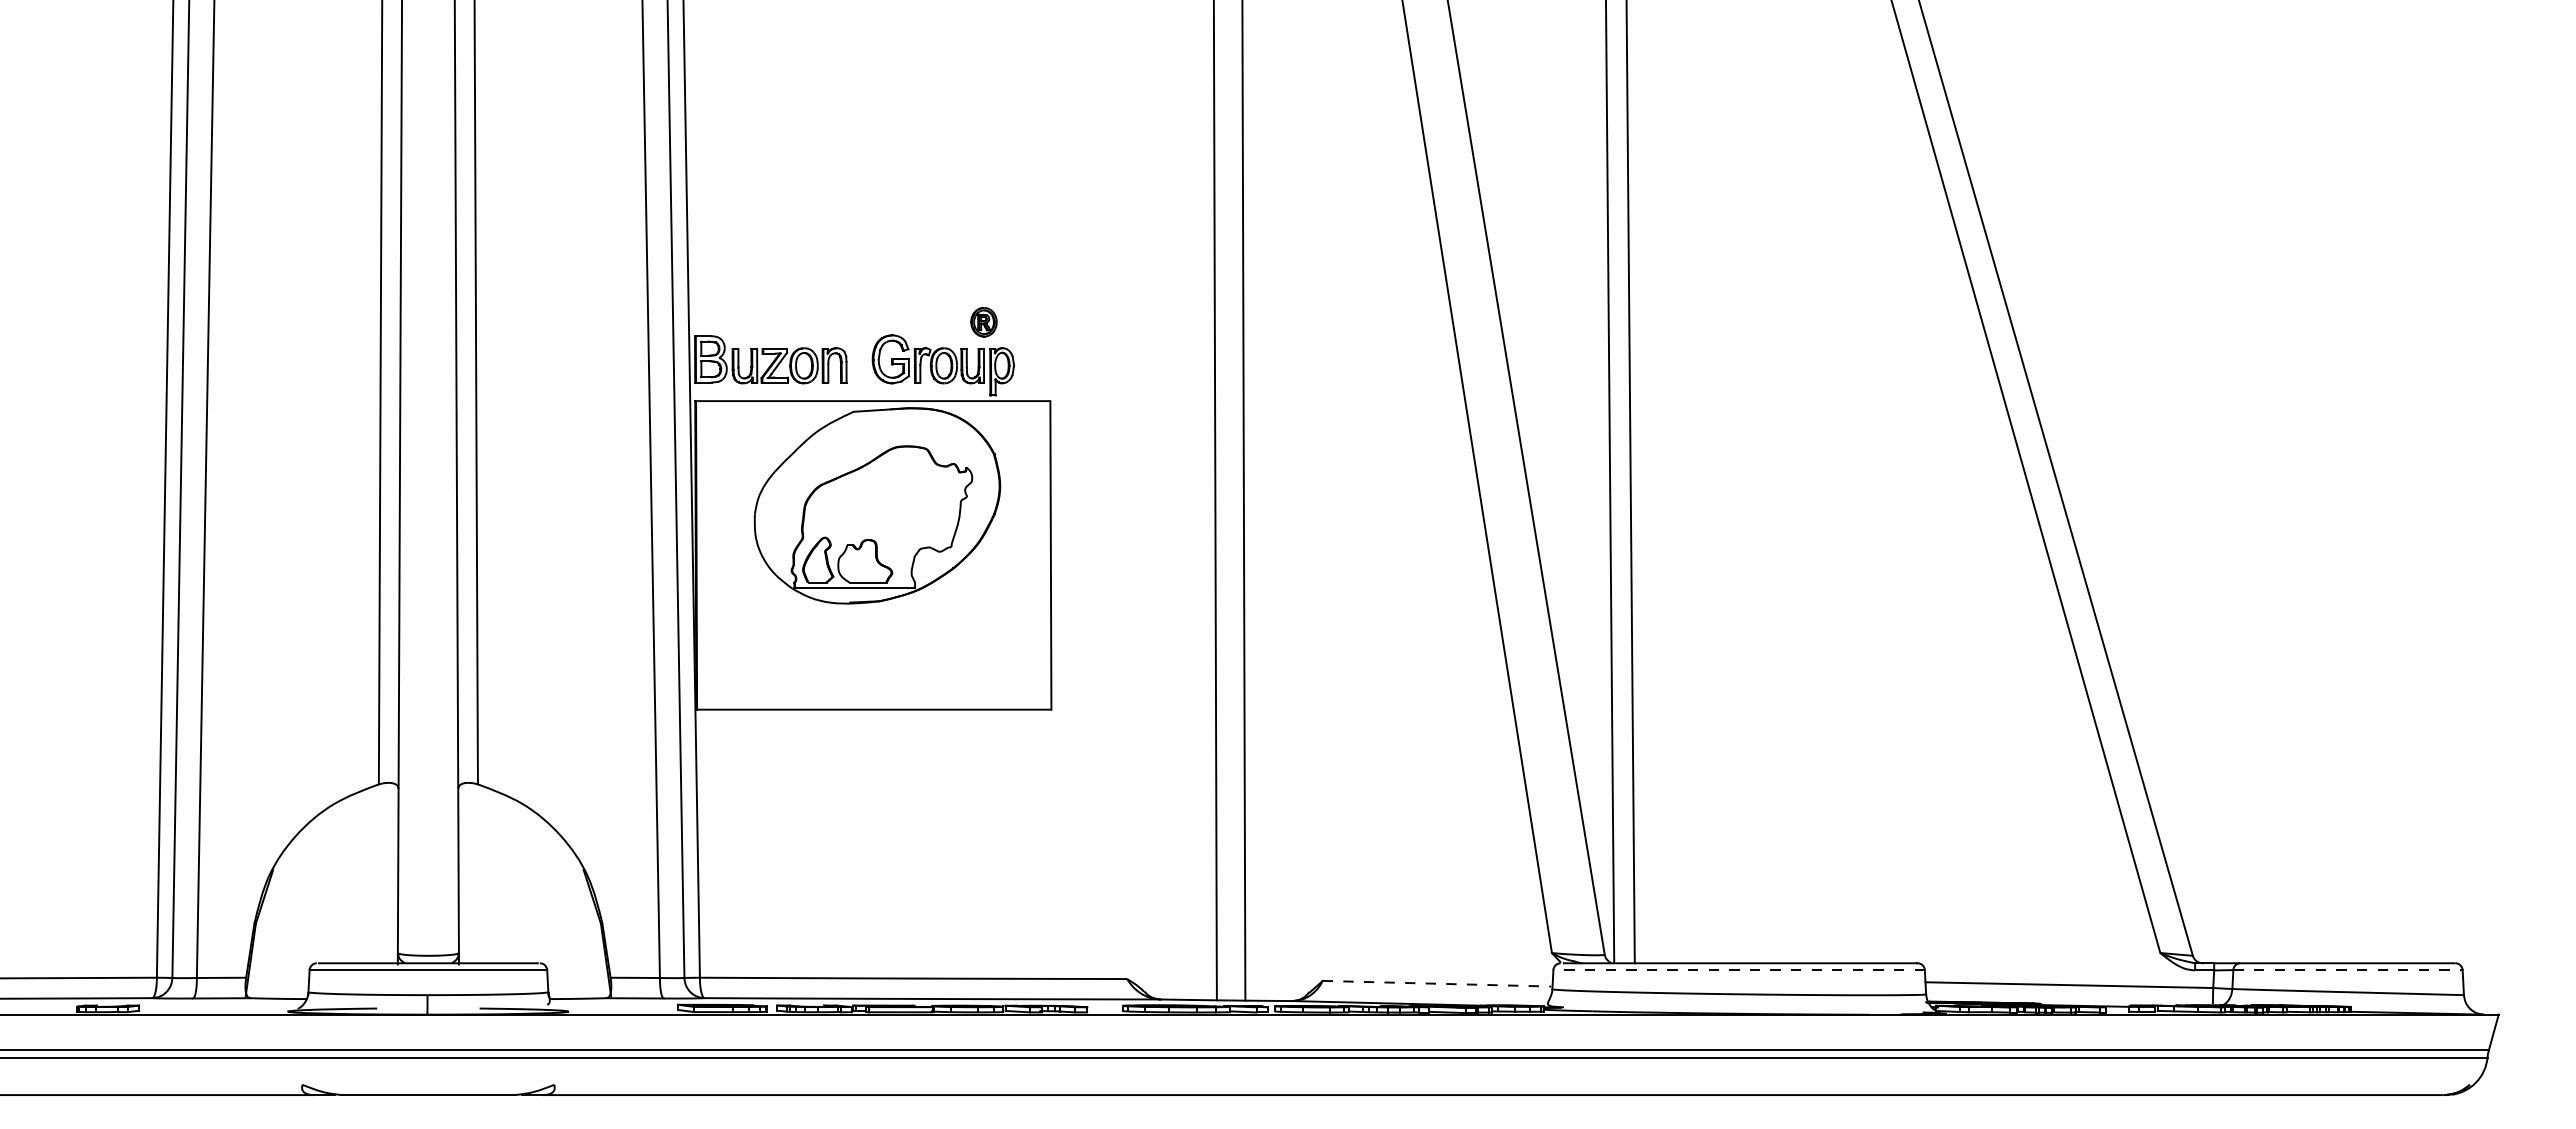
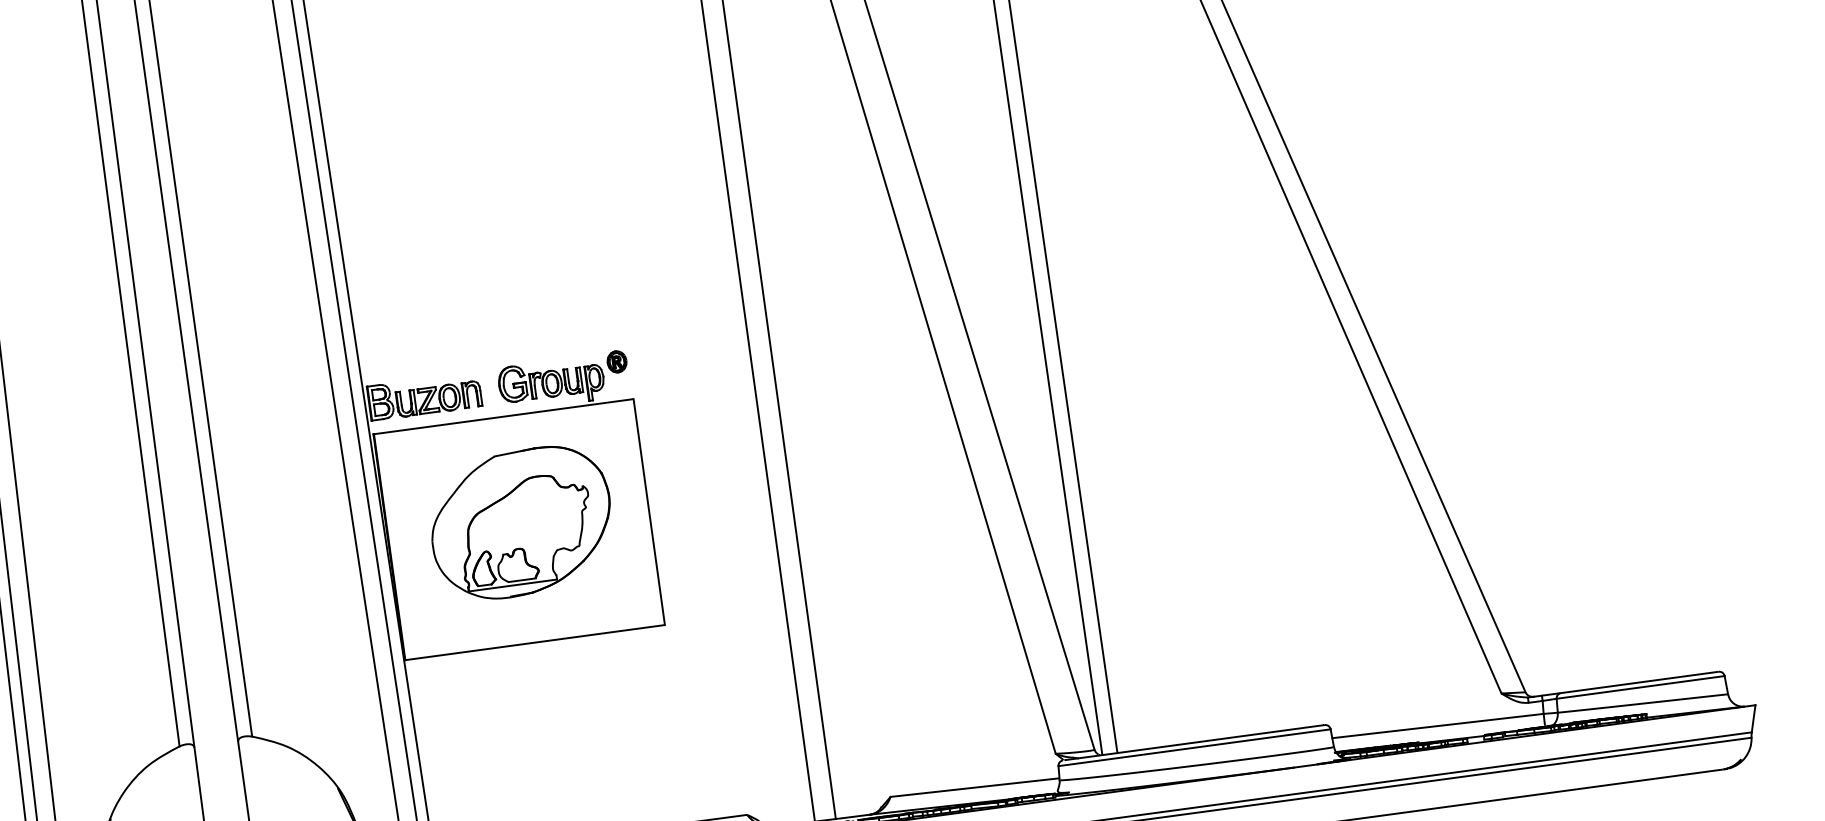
part: (983, 322) -> (616, 362), moved
part: (877, 505) -> (521, 522), moved
line: (1739, 970) -> (1194, 747), dashed -> solid
line: (2348, 970) -> (1641, 687), dashed -> solid
line: (1437, 983) -> (974, 787), dashed -> solid

